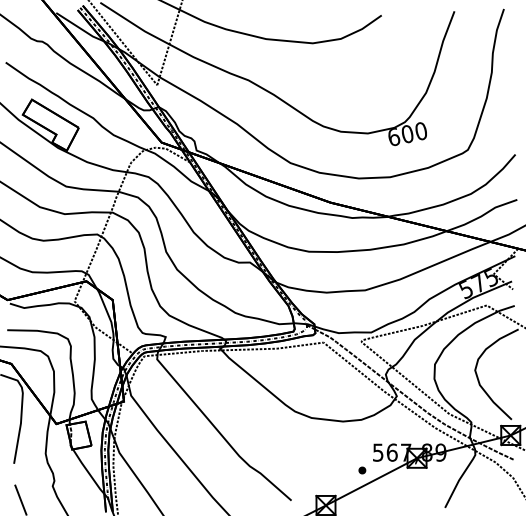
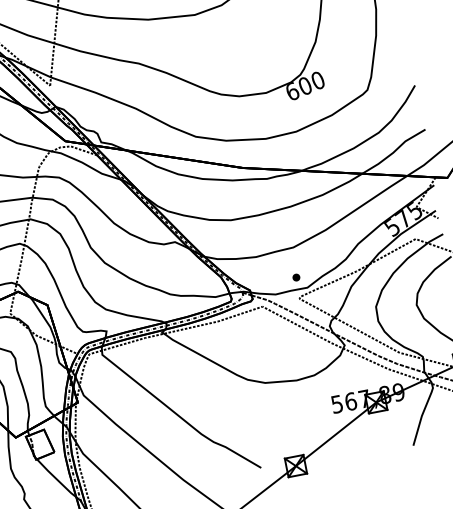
part: (362, 470) -> (296, 277), moved

